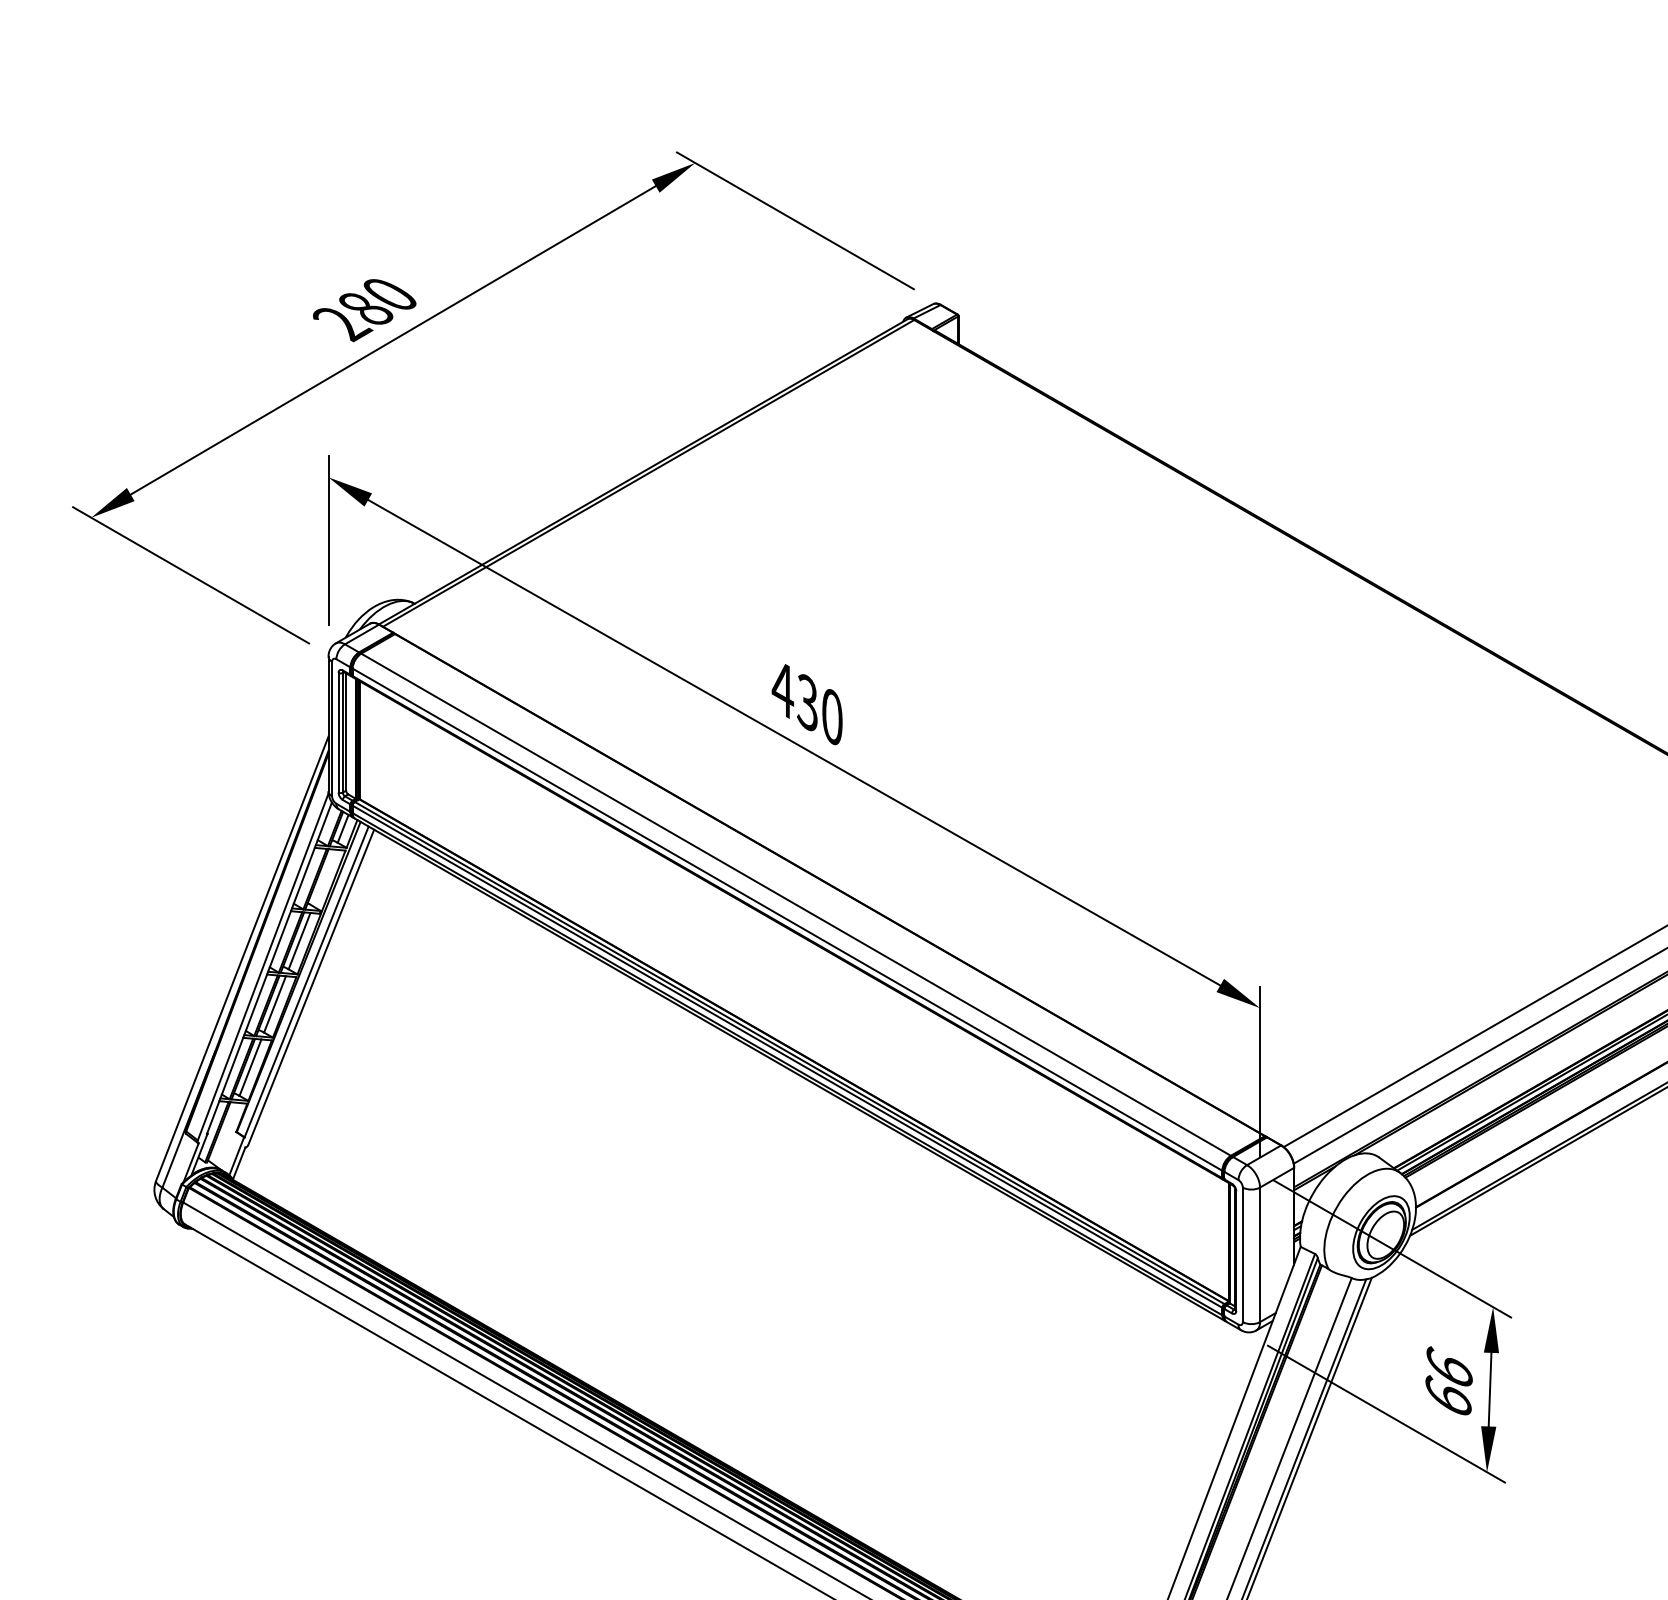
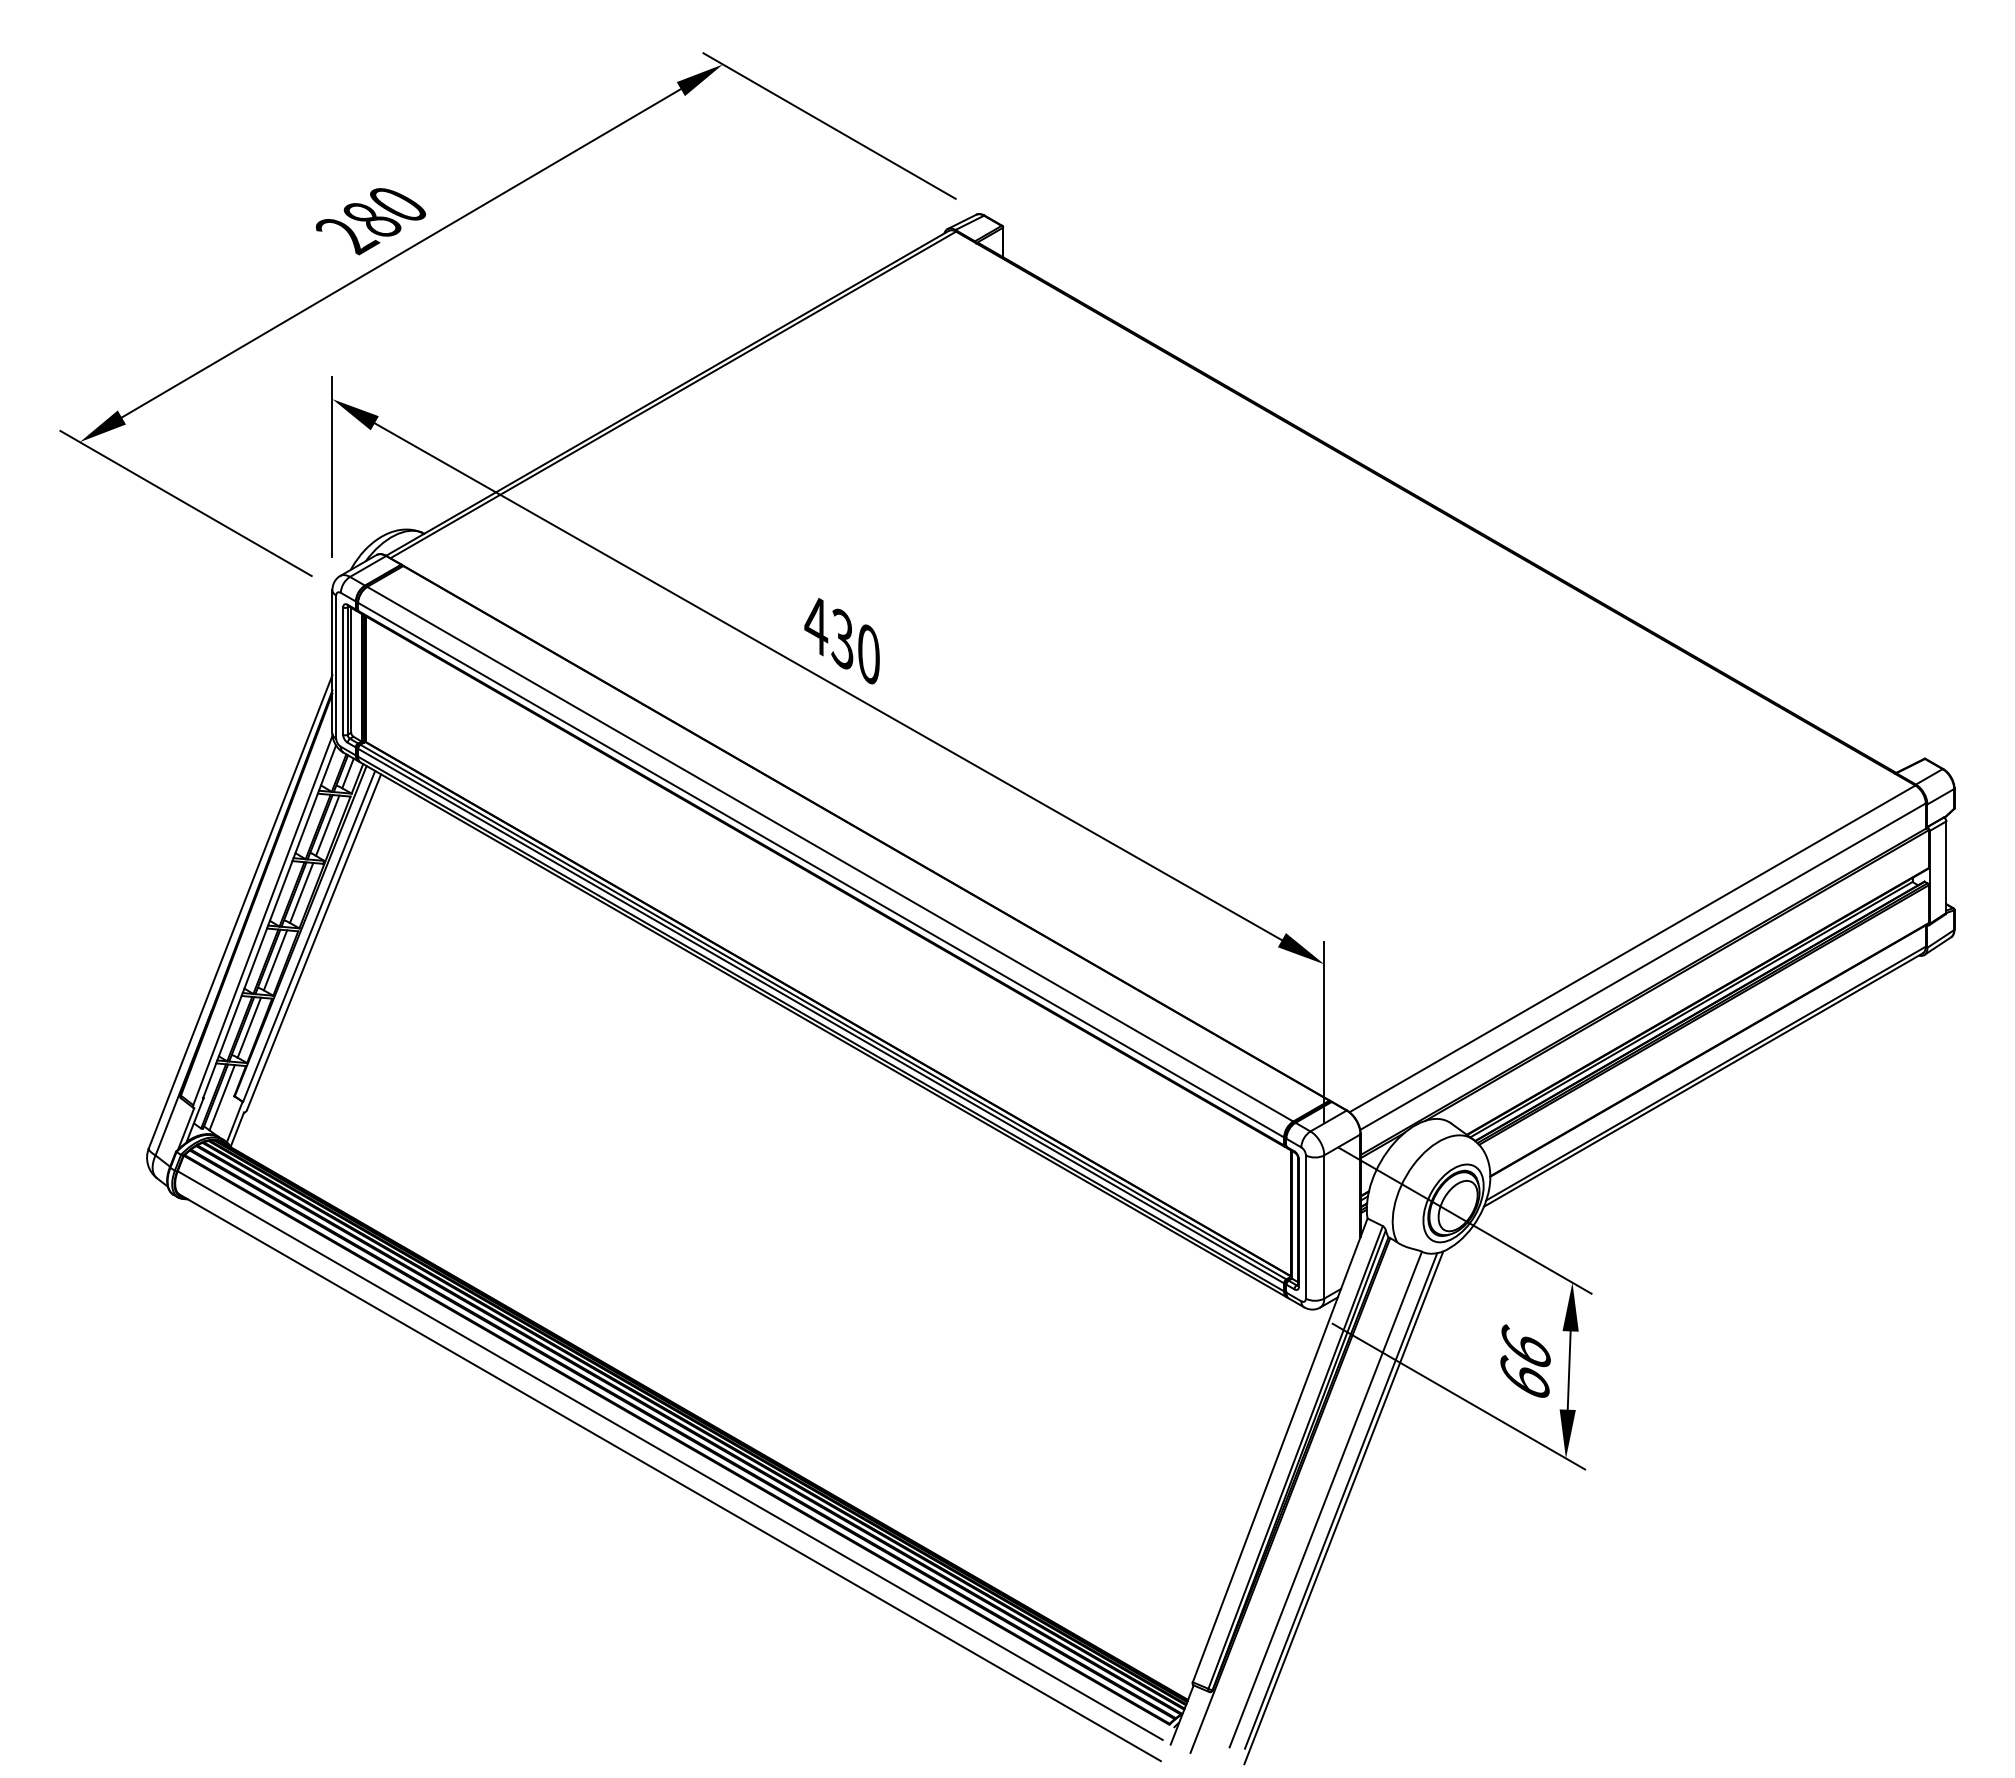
line: (323, 877) -> (327, 825), added
line: (224, 1133) -> (221, 1097), added

